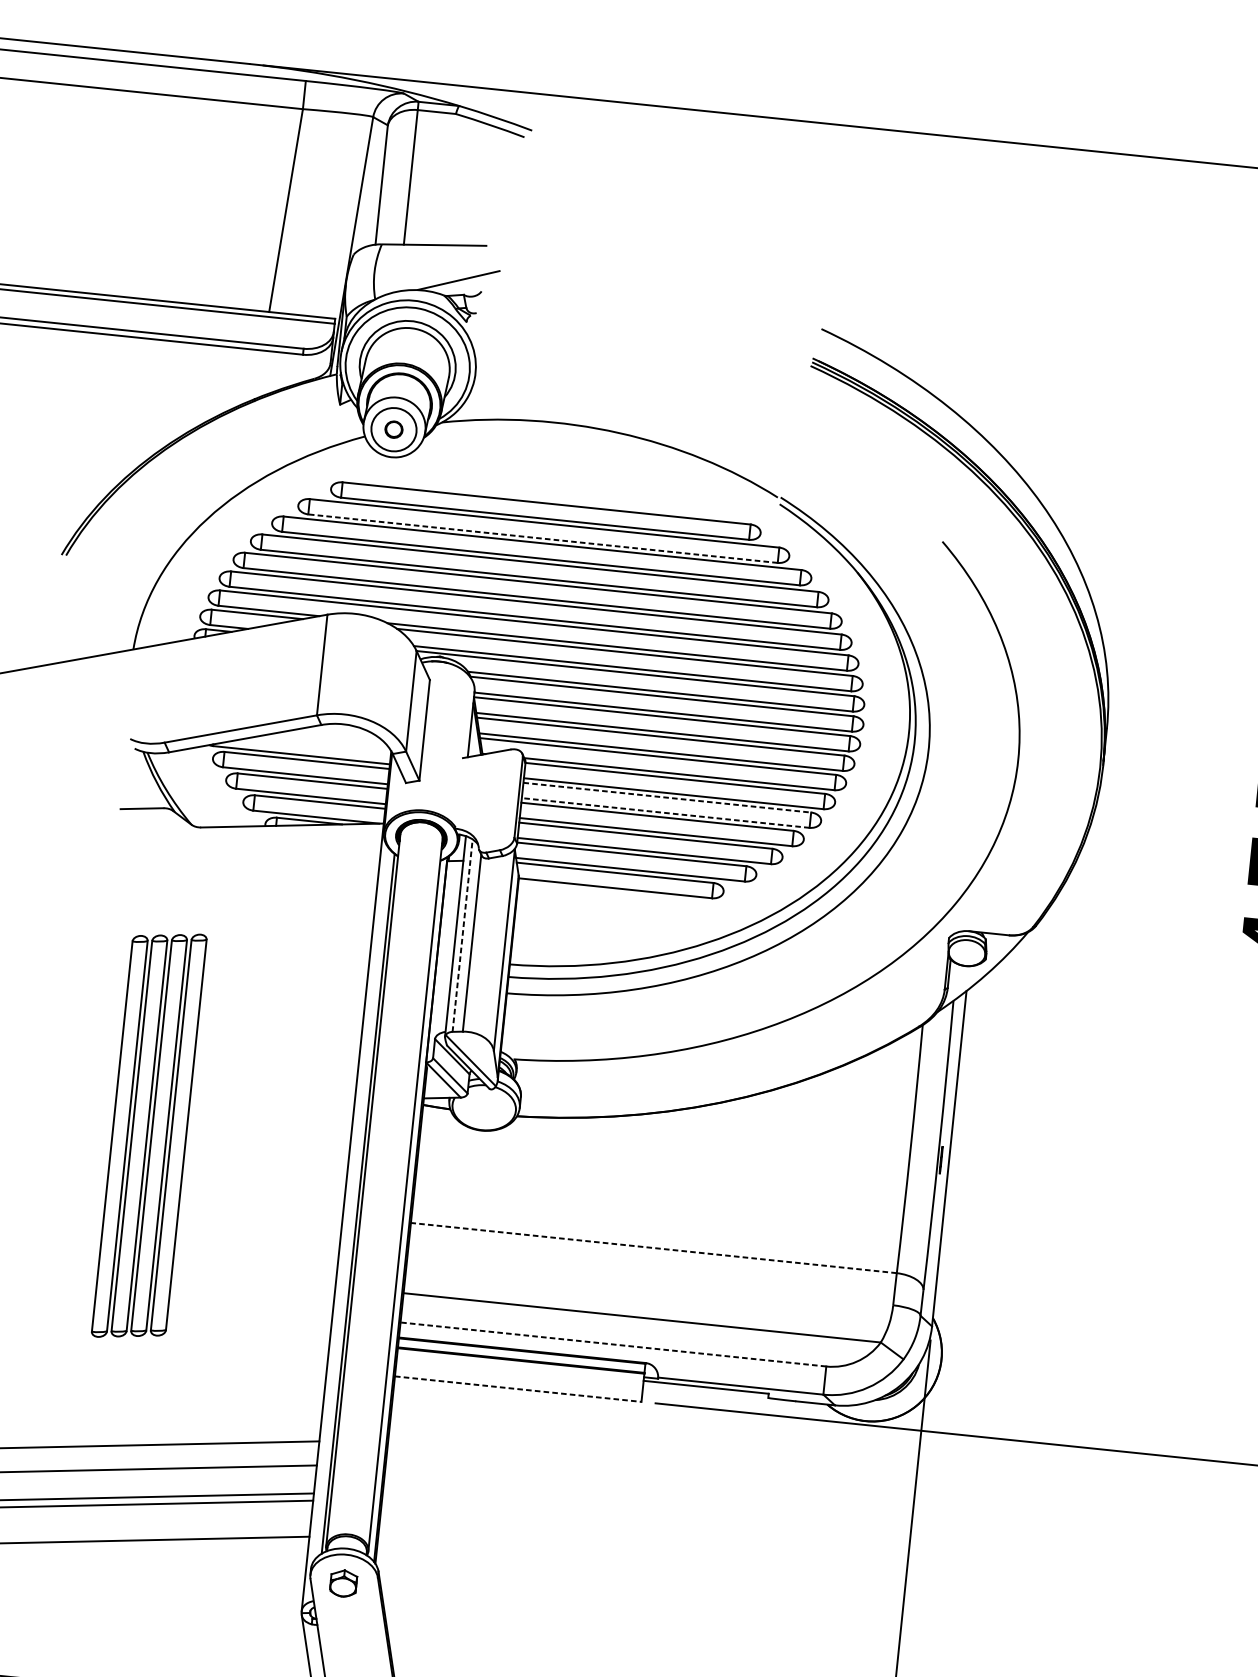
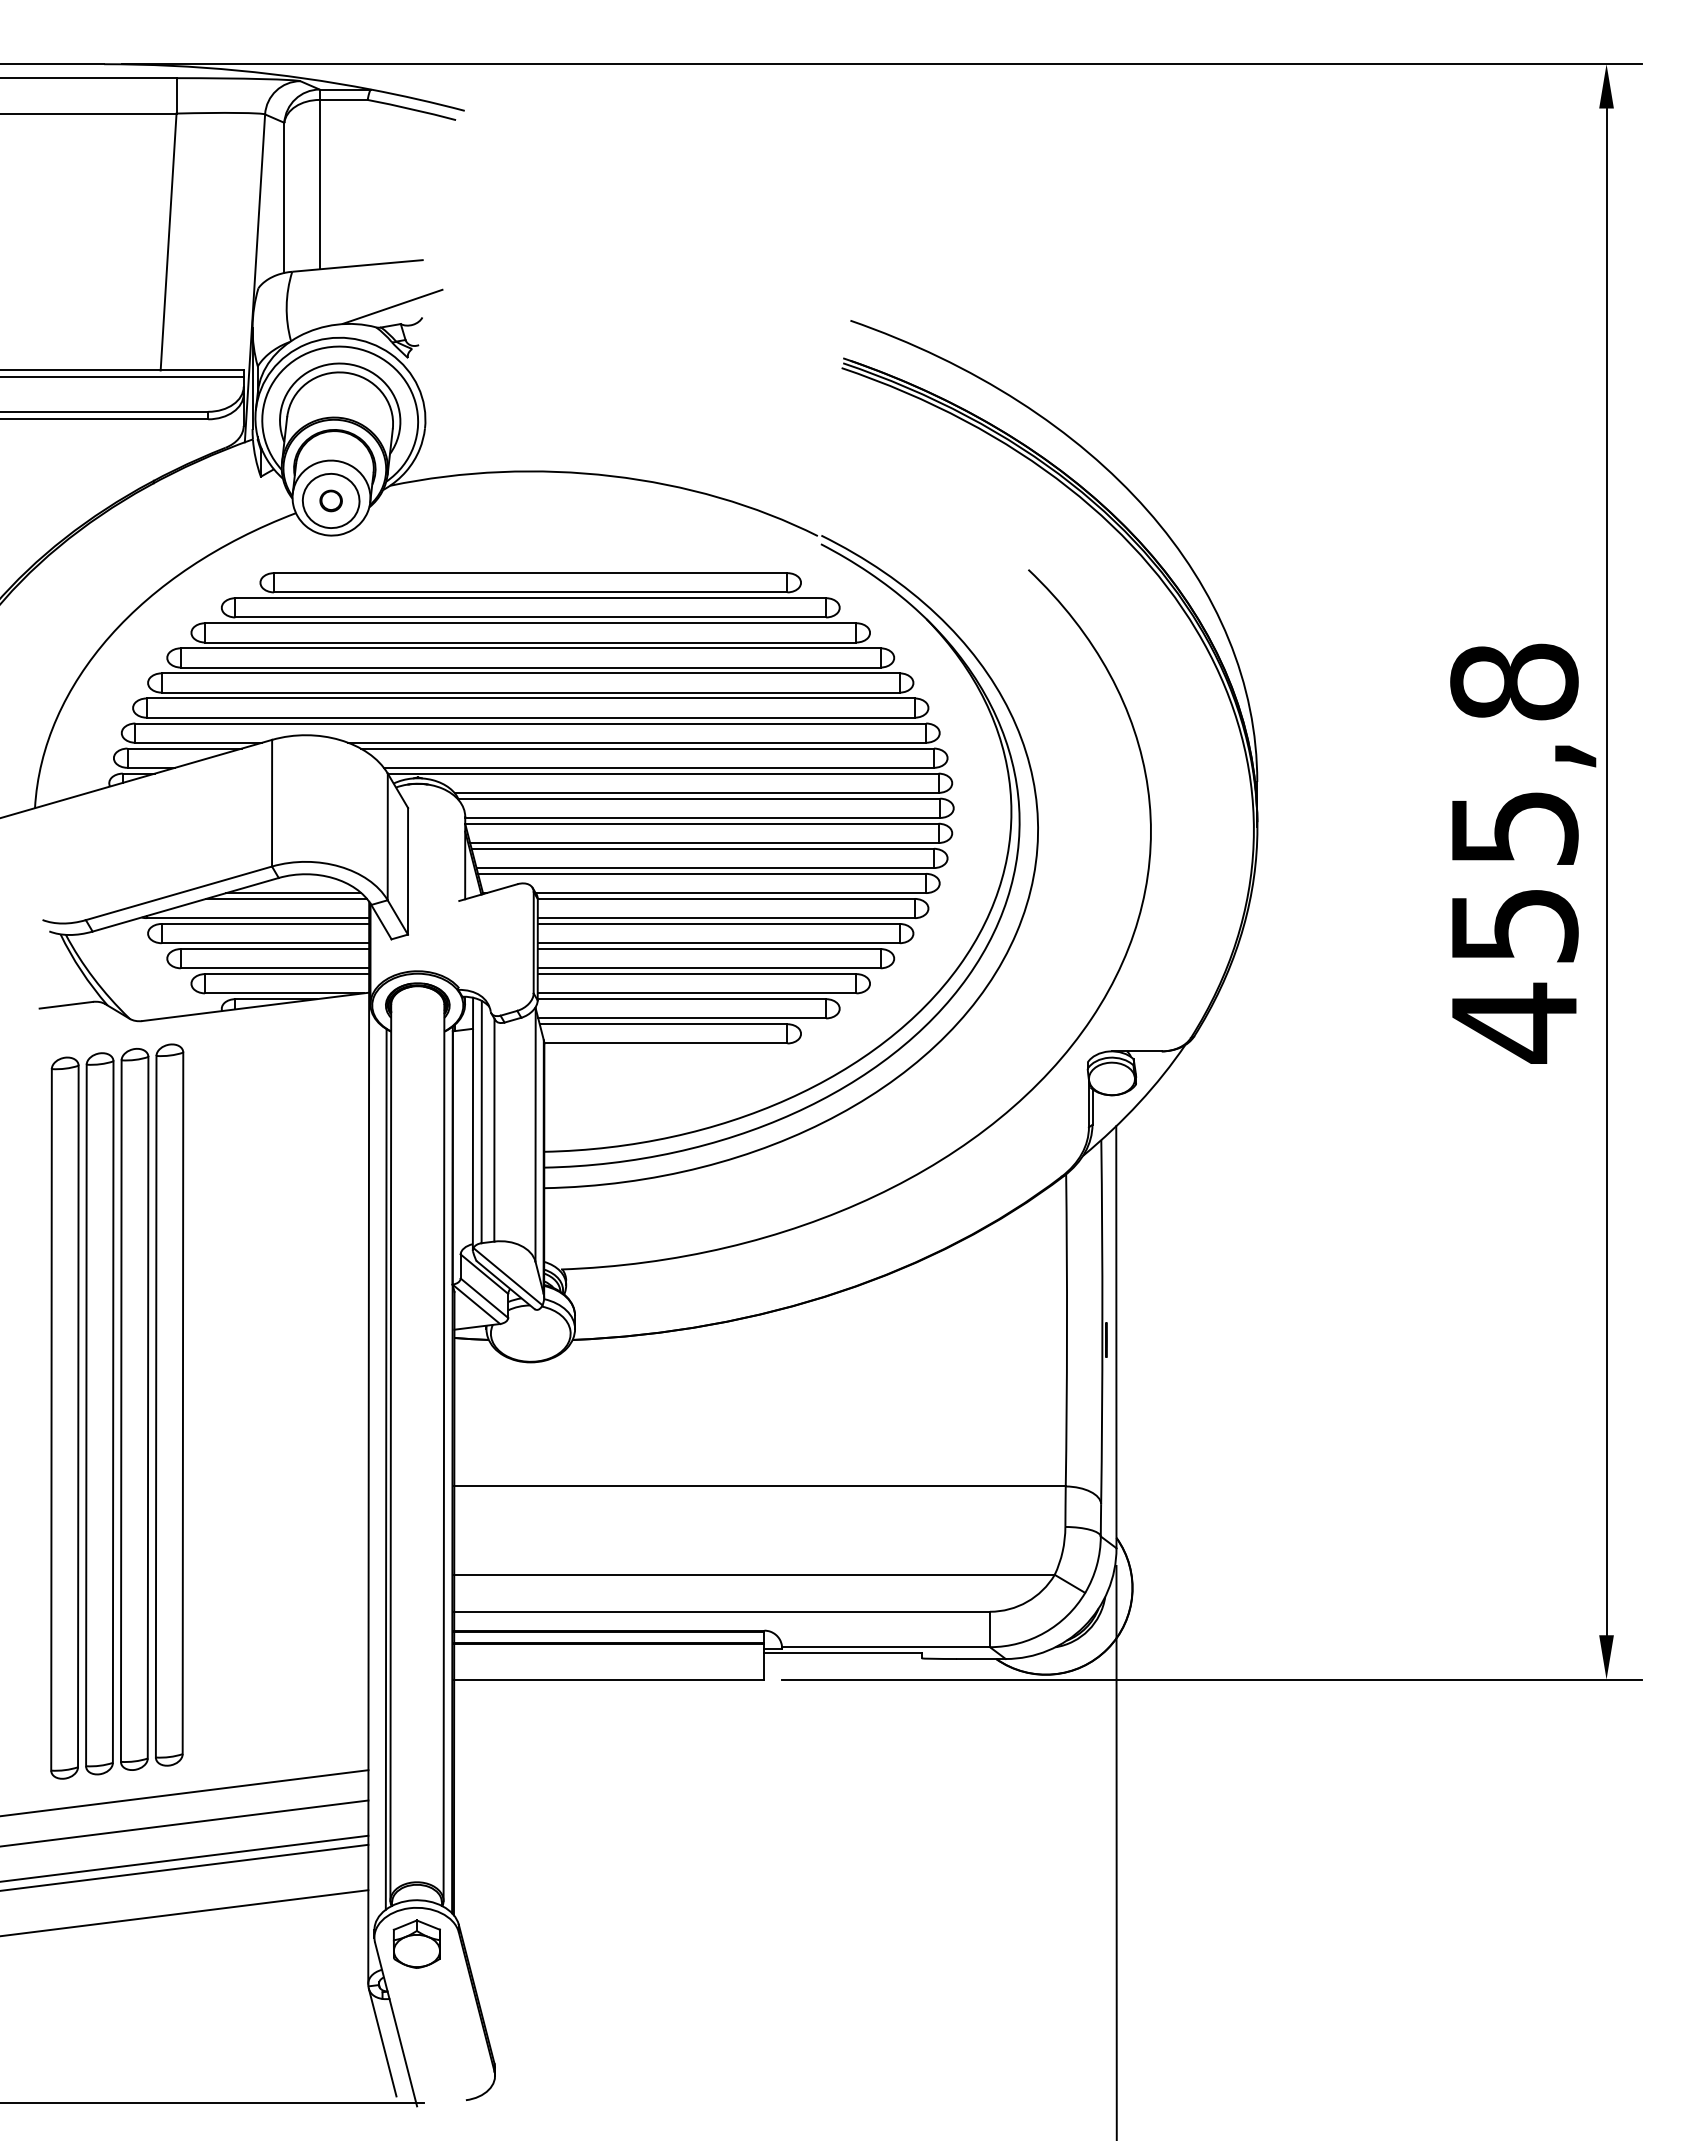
line: (542, 538) -> (530, 617), dashed -> solid
line: (331, 738) -> (293, 893), added
line: (325, 741) -> (286, 898), added
line: (667, 797) -> (719, 923), dashed -> solid
line: (665, 813) -> (718, 943), dashed -> solid
line: (462, 935) -> (481, 1121), dashed -> solid
part: (149, 1135) -> (117, 1411), size x1.43
line: (654, 1248) -> (760, 1486), dashed -> solid
line: (613, 1344) -> (722, 1611), dashed -> solid
line: (518, 1389) -> (609, 1679), dashed -> solid
part: (343, 1583) -> (416, 1943), size x1.43

